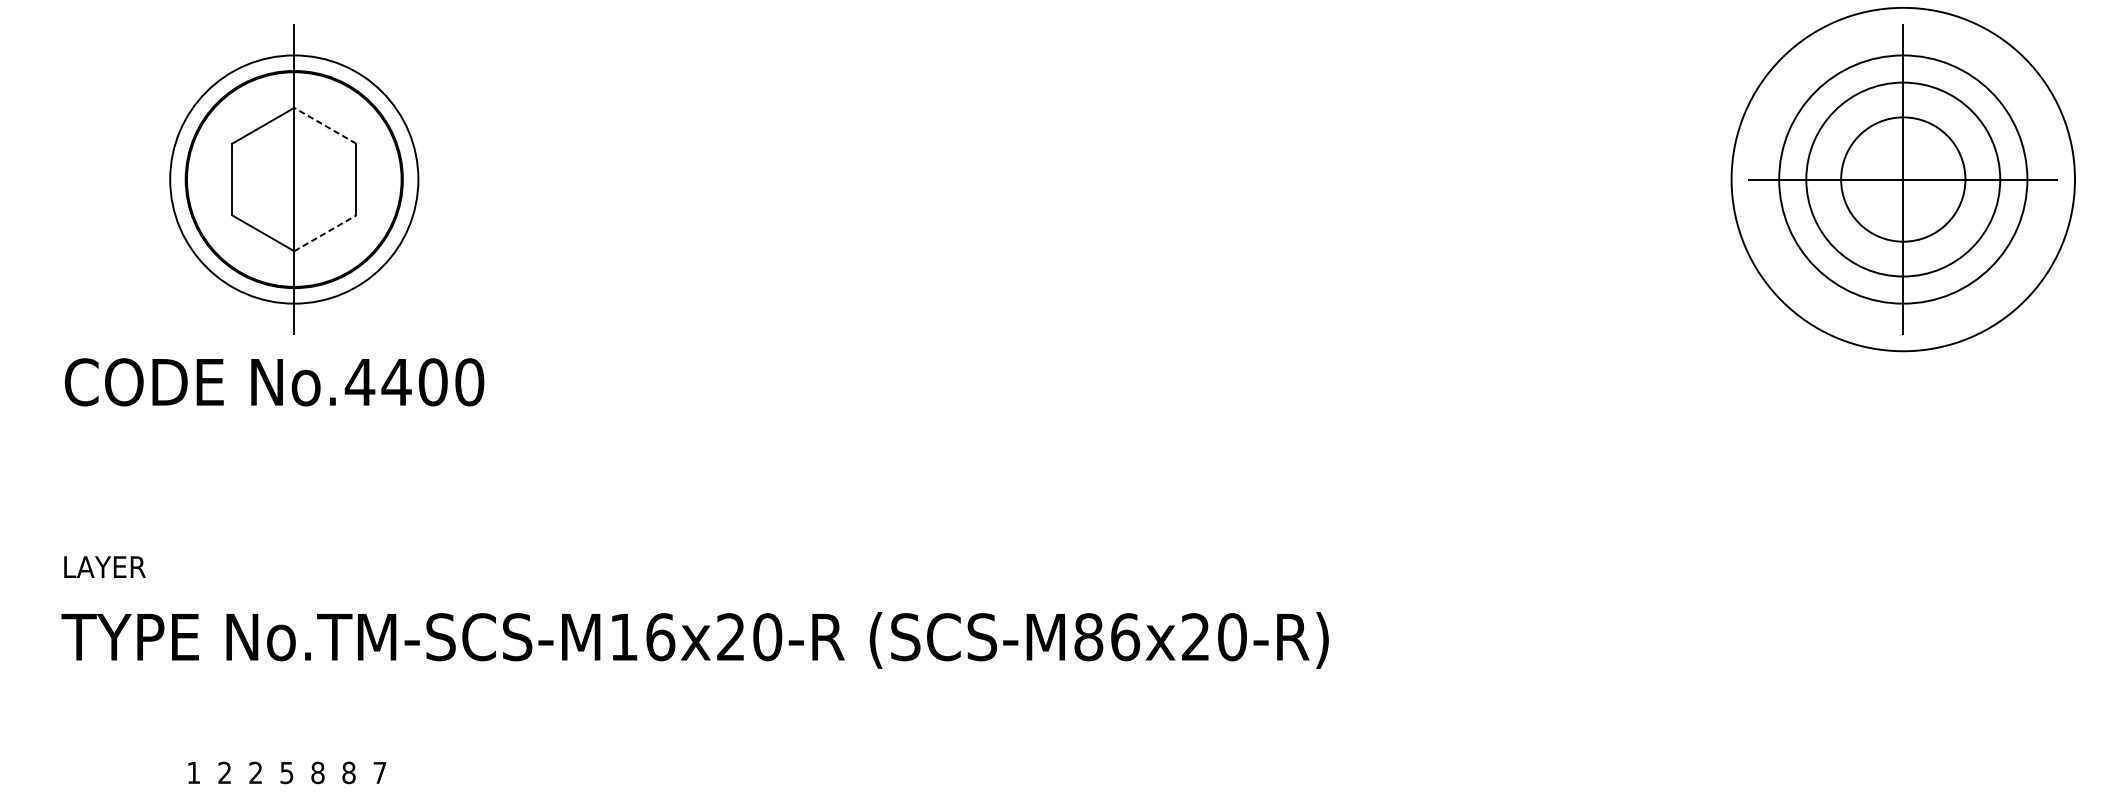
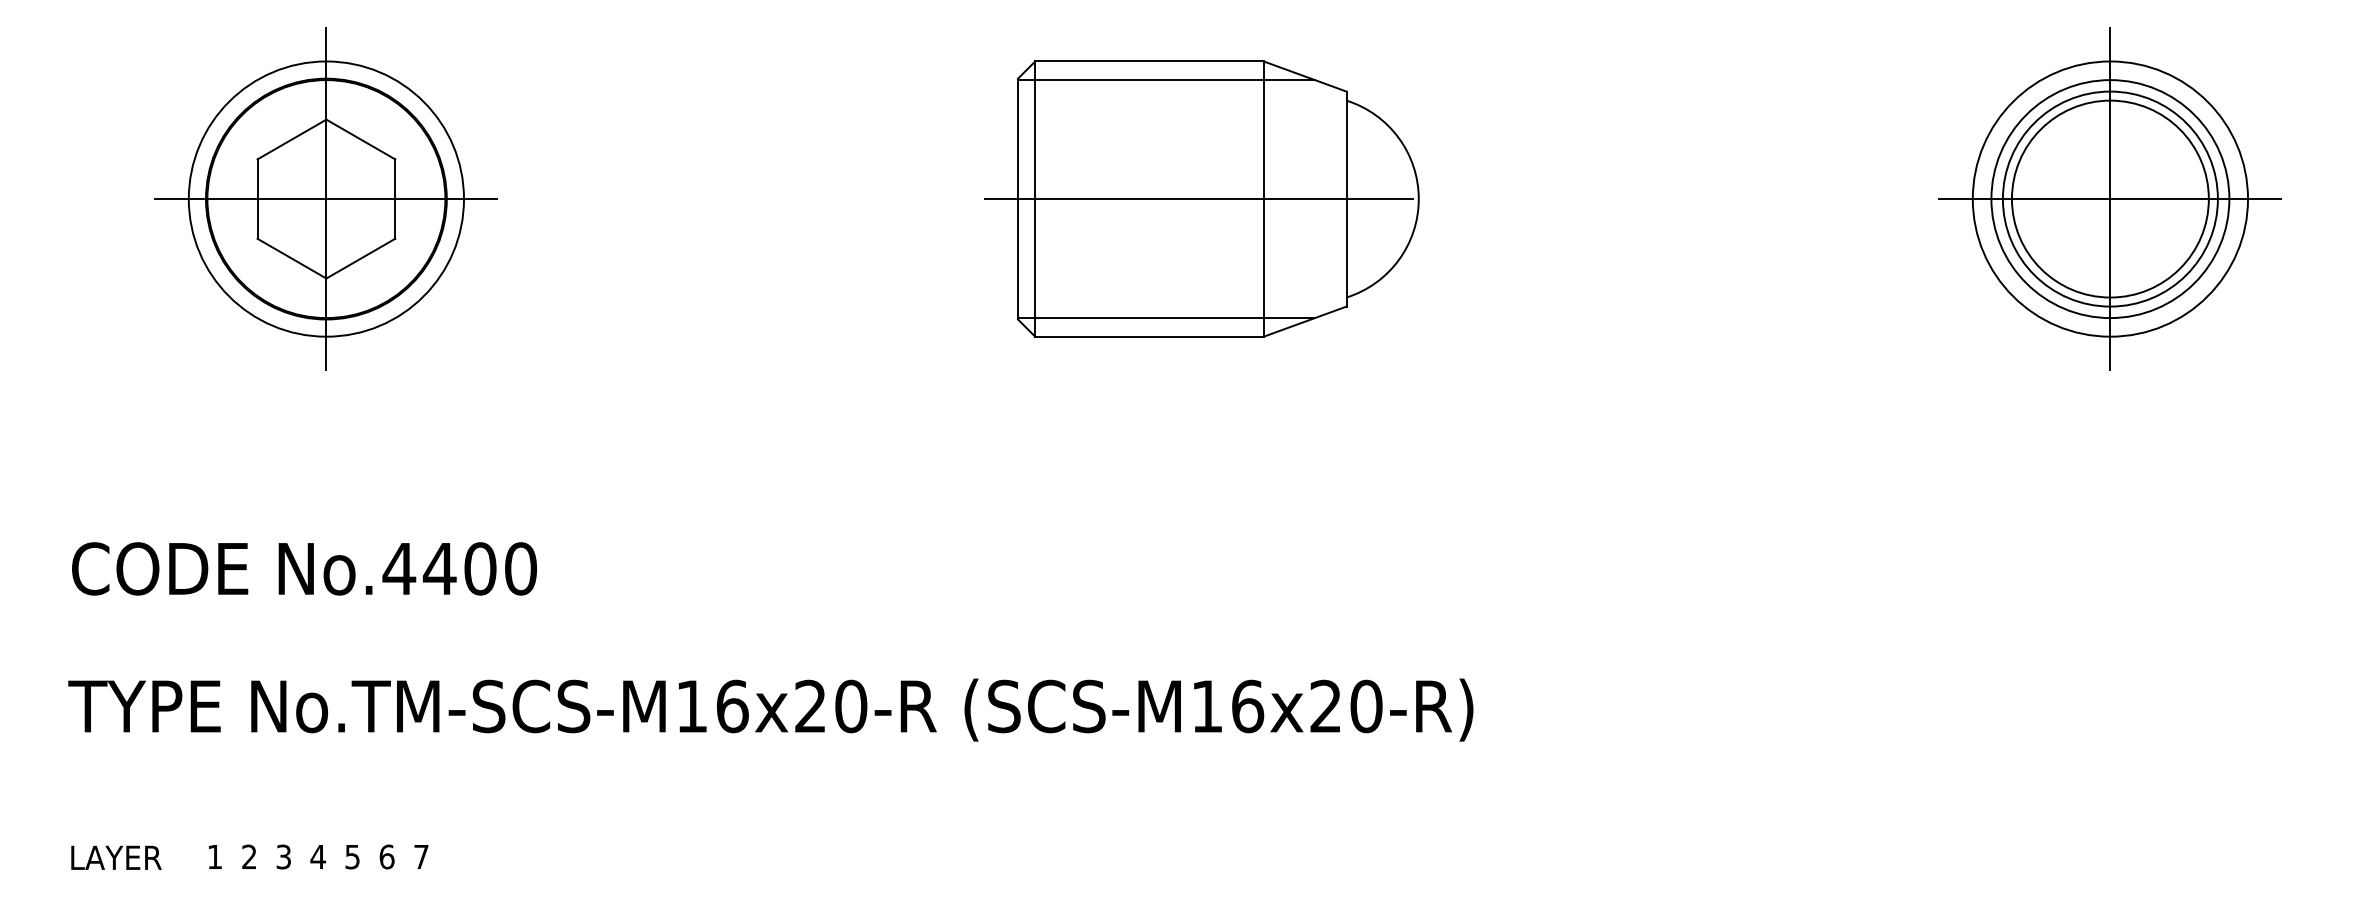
line: (325, 125) -> (360, 139), dashed -> solid
line: (294, 179) -> (326, 199), added
part: (1083, 179) -> (1201, 198), added
circle: (1902, 179) -> (2109, 198), size x1.43
circle: (1903, 179) -> (2110, 199), size x0.62
line: (325, 233) -> (360, 258), dashed -> solid
text: (274, 381) -> (304, 568), moved
text: (104, 566) -> (116, 857), moved
text: (1088, 637) -> (1207, 706), (SCS-M86x20-R) -> (SCS-M16x20-R)
text: (255, 772) -> (283, 856), 2 -> 3
text: (317, 772) -> (352, 856), 8 -> 5
text: (348, 772) -> (386, 856), 8 -> 6
text: (287, 773) -> (318, 857), 5 -> 4

